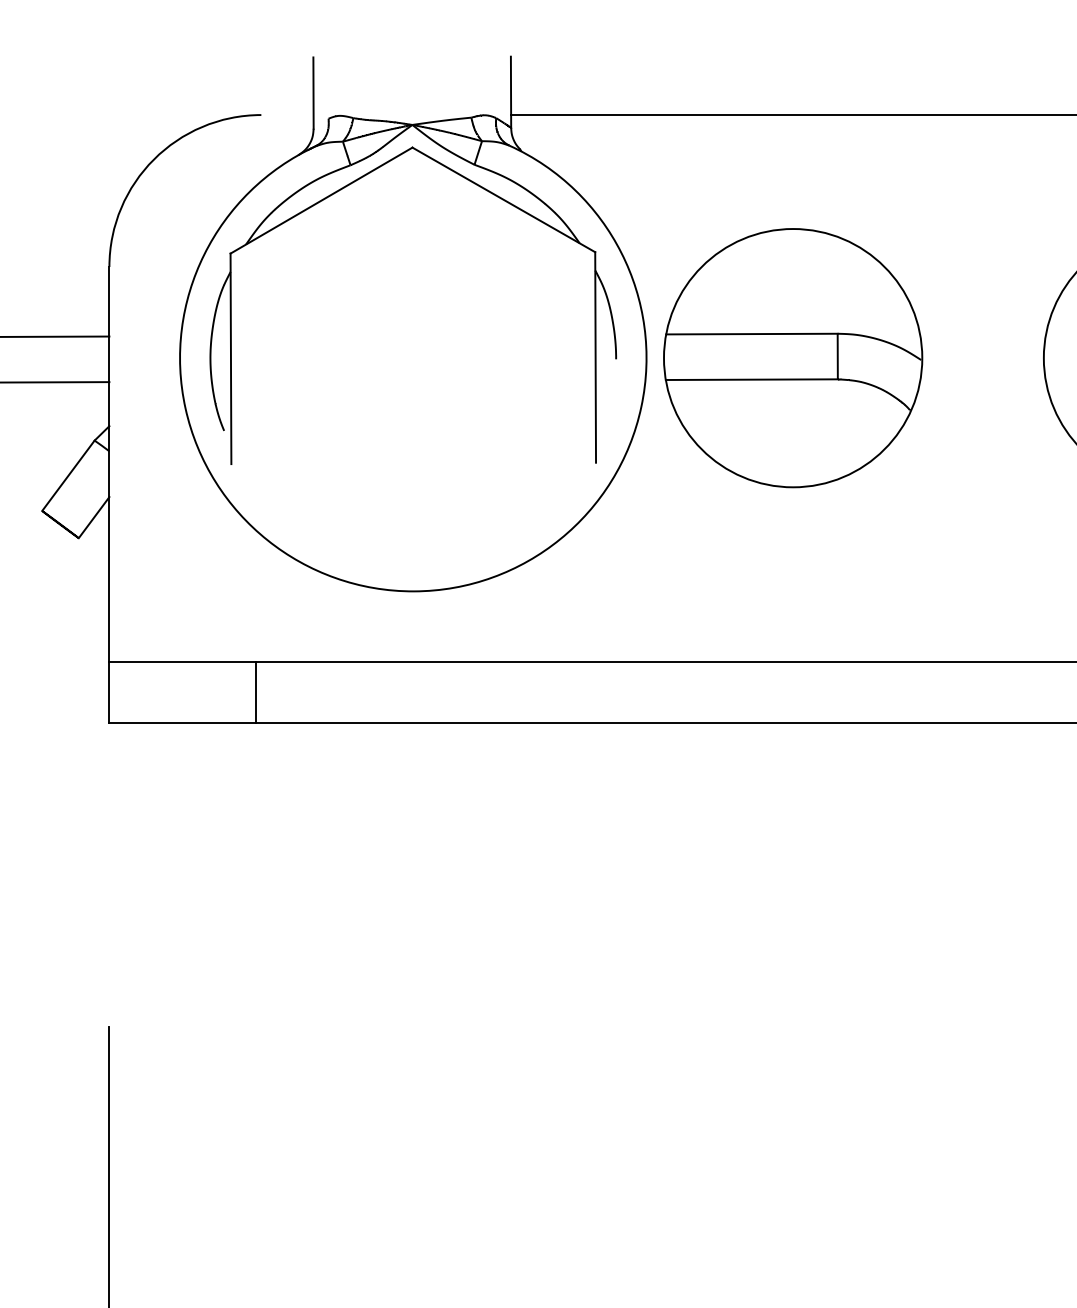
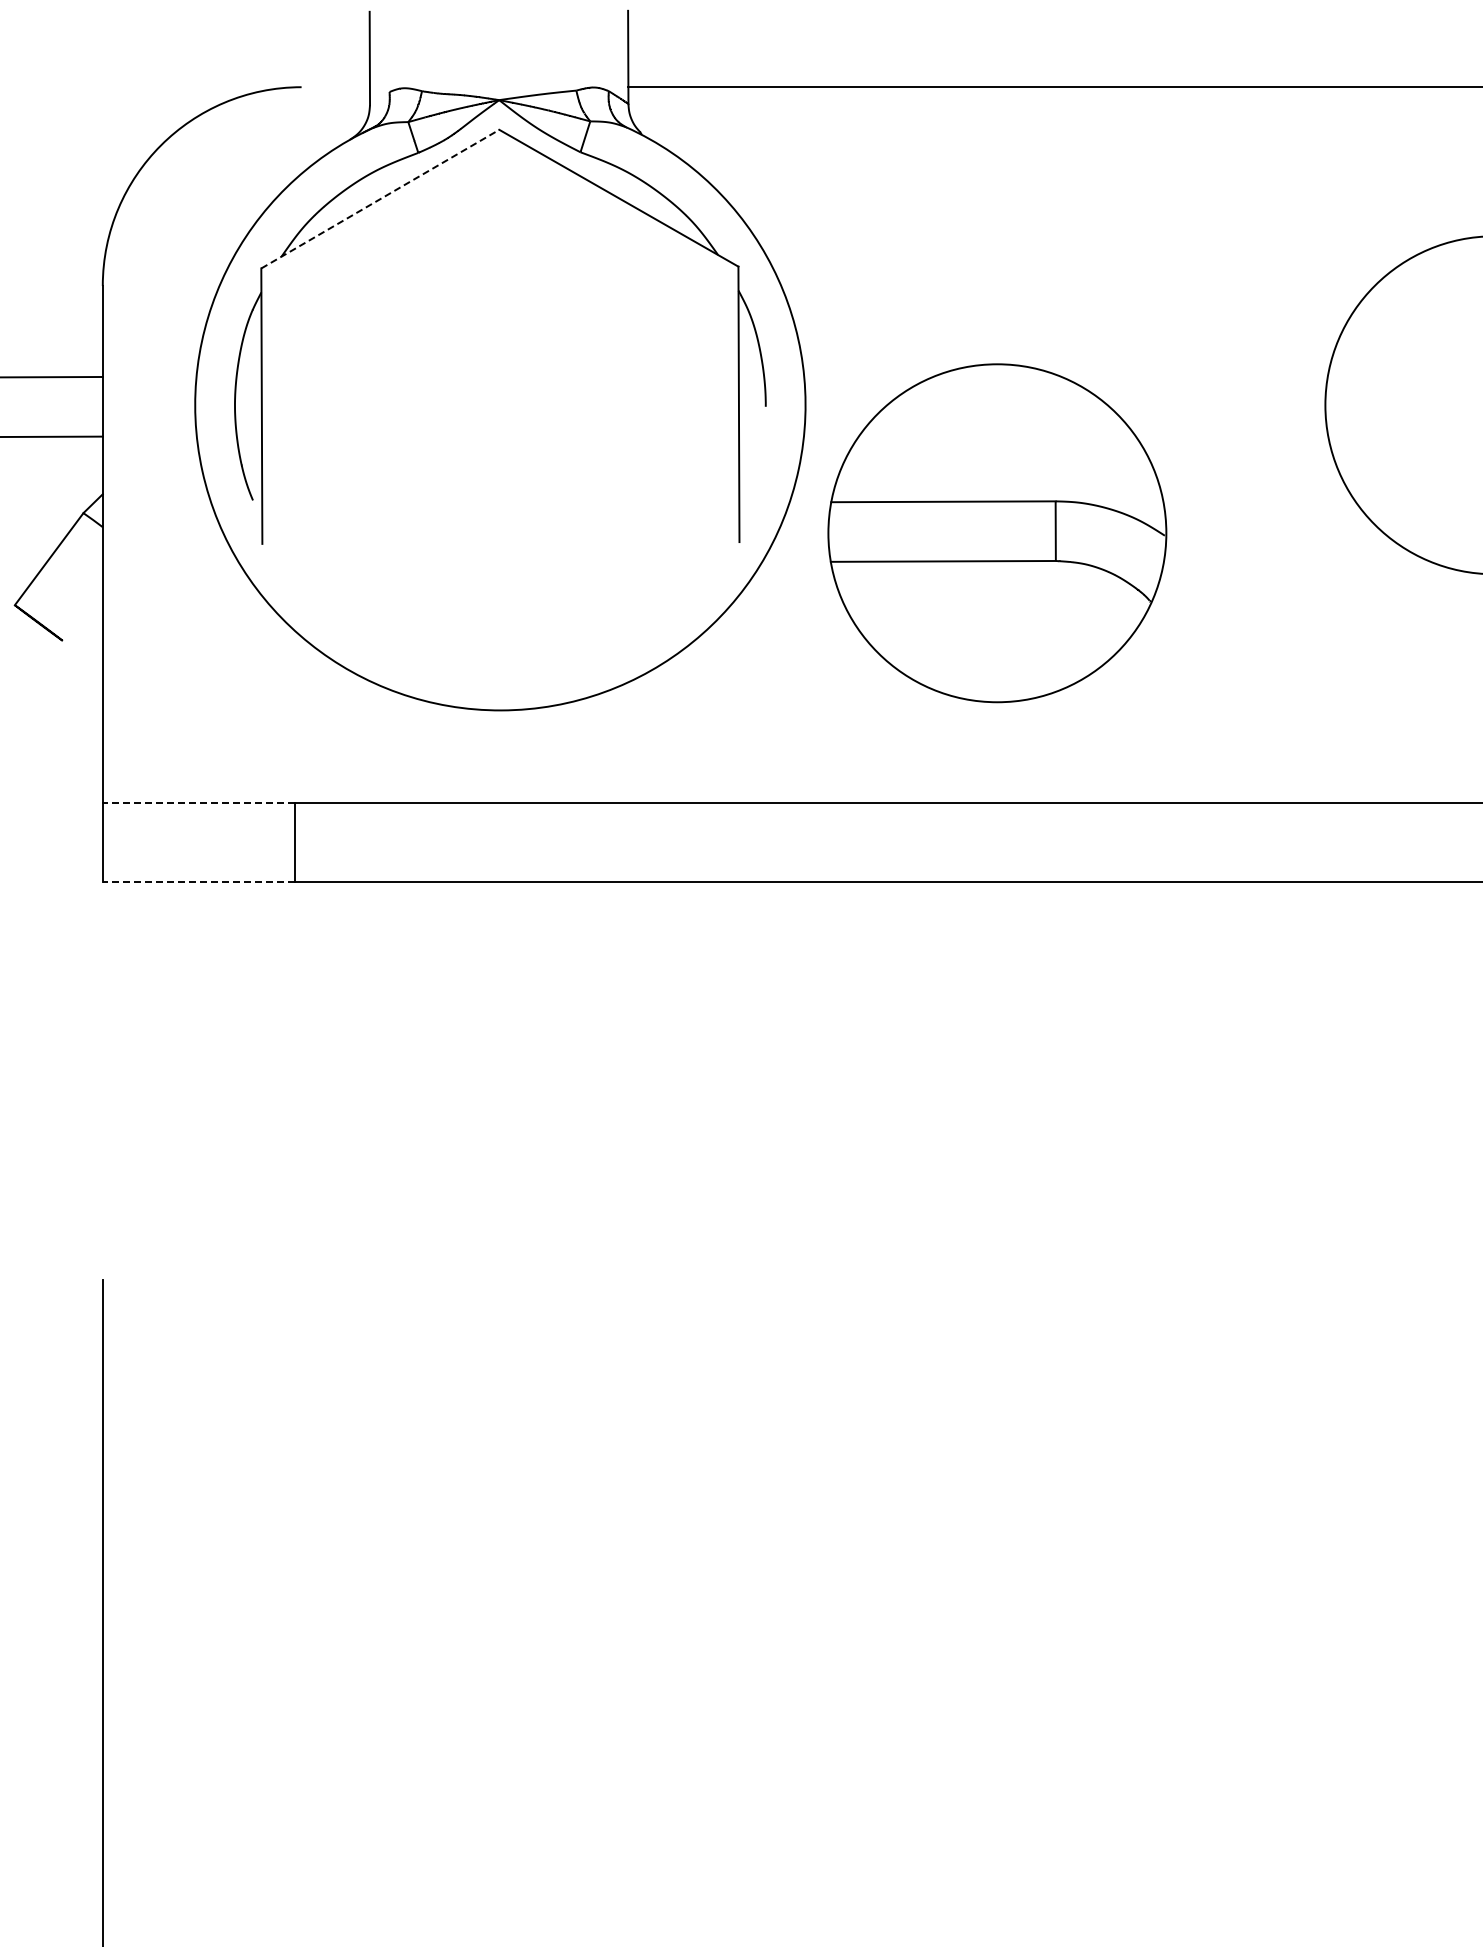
line: (321, 200) -> (380, 199), solid -> dashed
part: (793, 358) -> (997, 533), moved
line: (93, 517) -> (82, 613), removed
line: (182, 661) -> (198, 802), solid -> dashed
line: (182, 722) -> (198, 882), solid -> dashed

